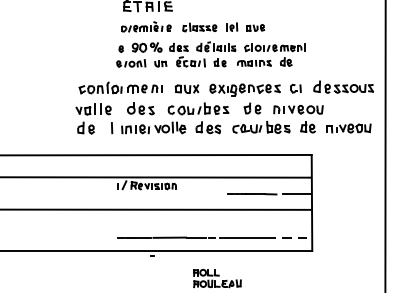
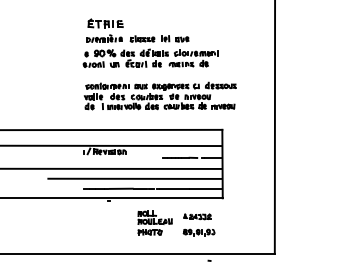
part: (223, 106) -> (159, 95), size x0.71
line: (188, 223) -> (134, 178), added
line: (289, 237) -> (206, 188), dashed -> solid
part: (276, 276) -> (197, 216), added

